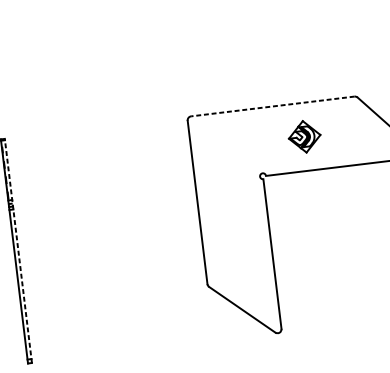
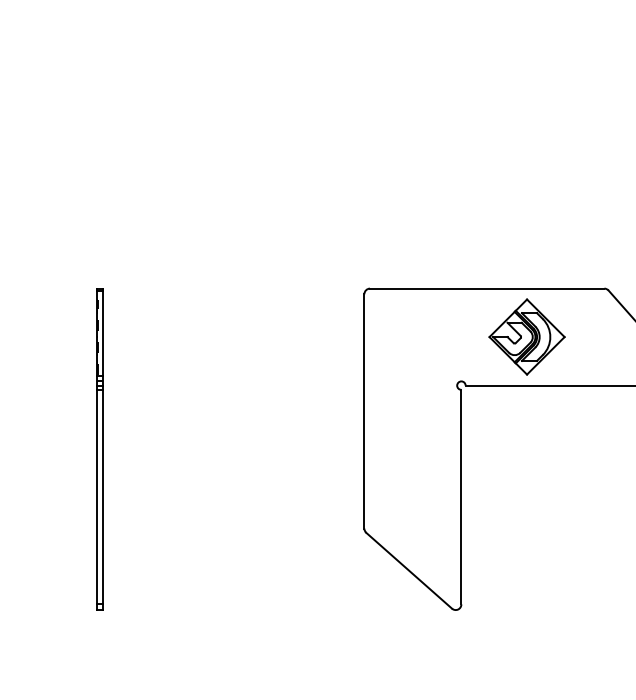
line: (272, 106) -> (486, 288), dashed -> solid
part: (304, 136) -> (526, 336), size x1.67
line: (18, 251) -> (102, 449), dashed -> solid

